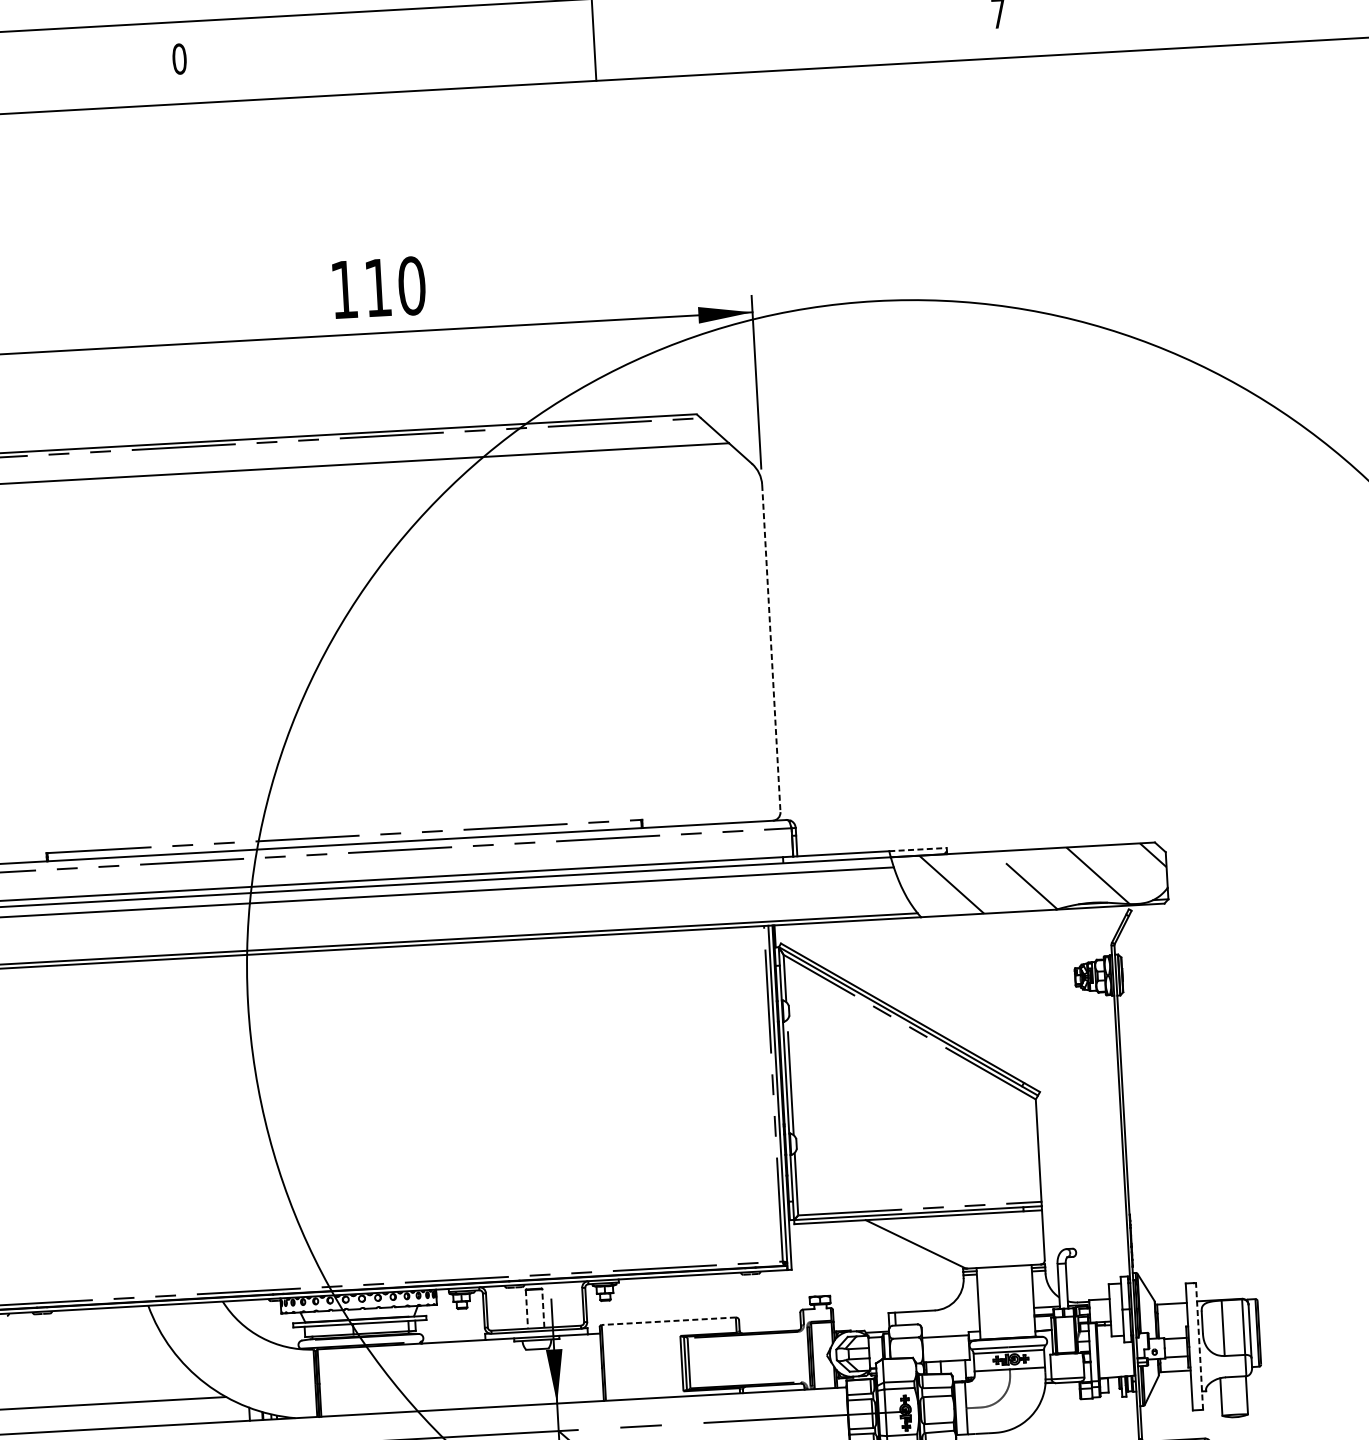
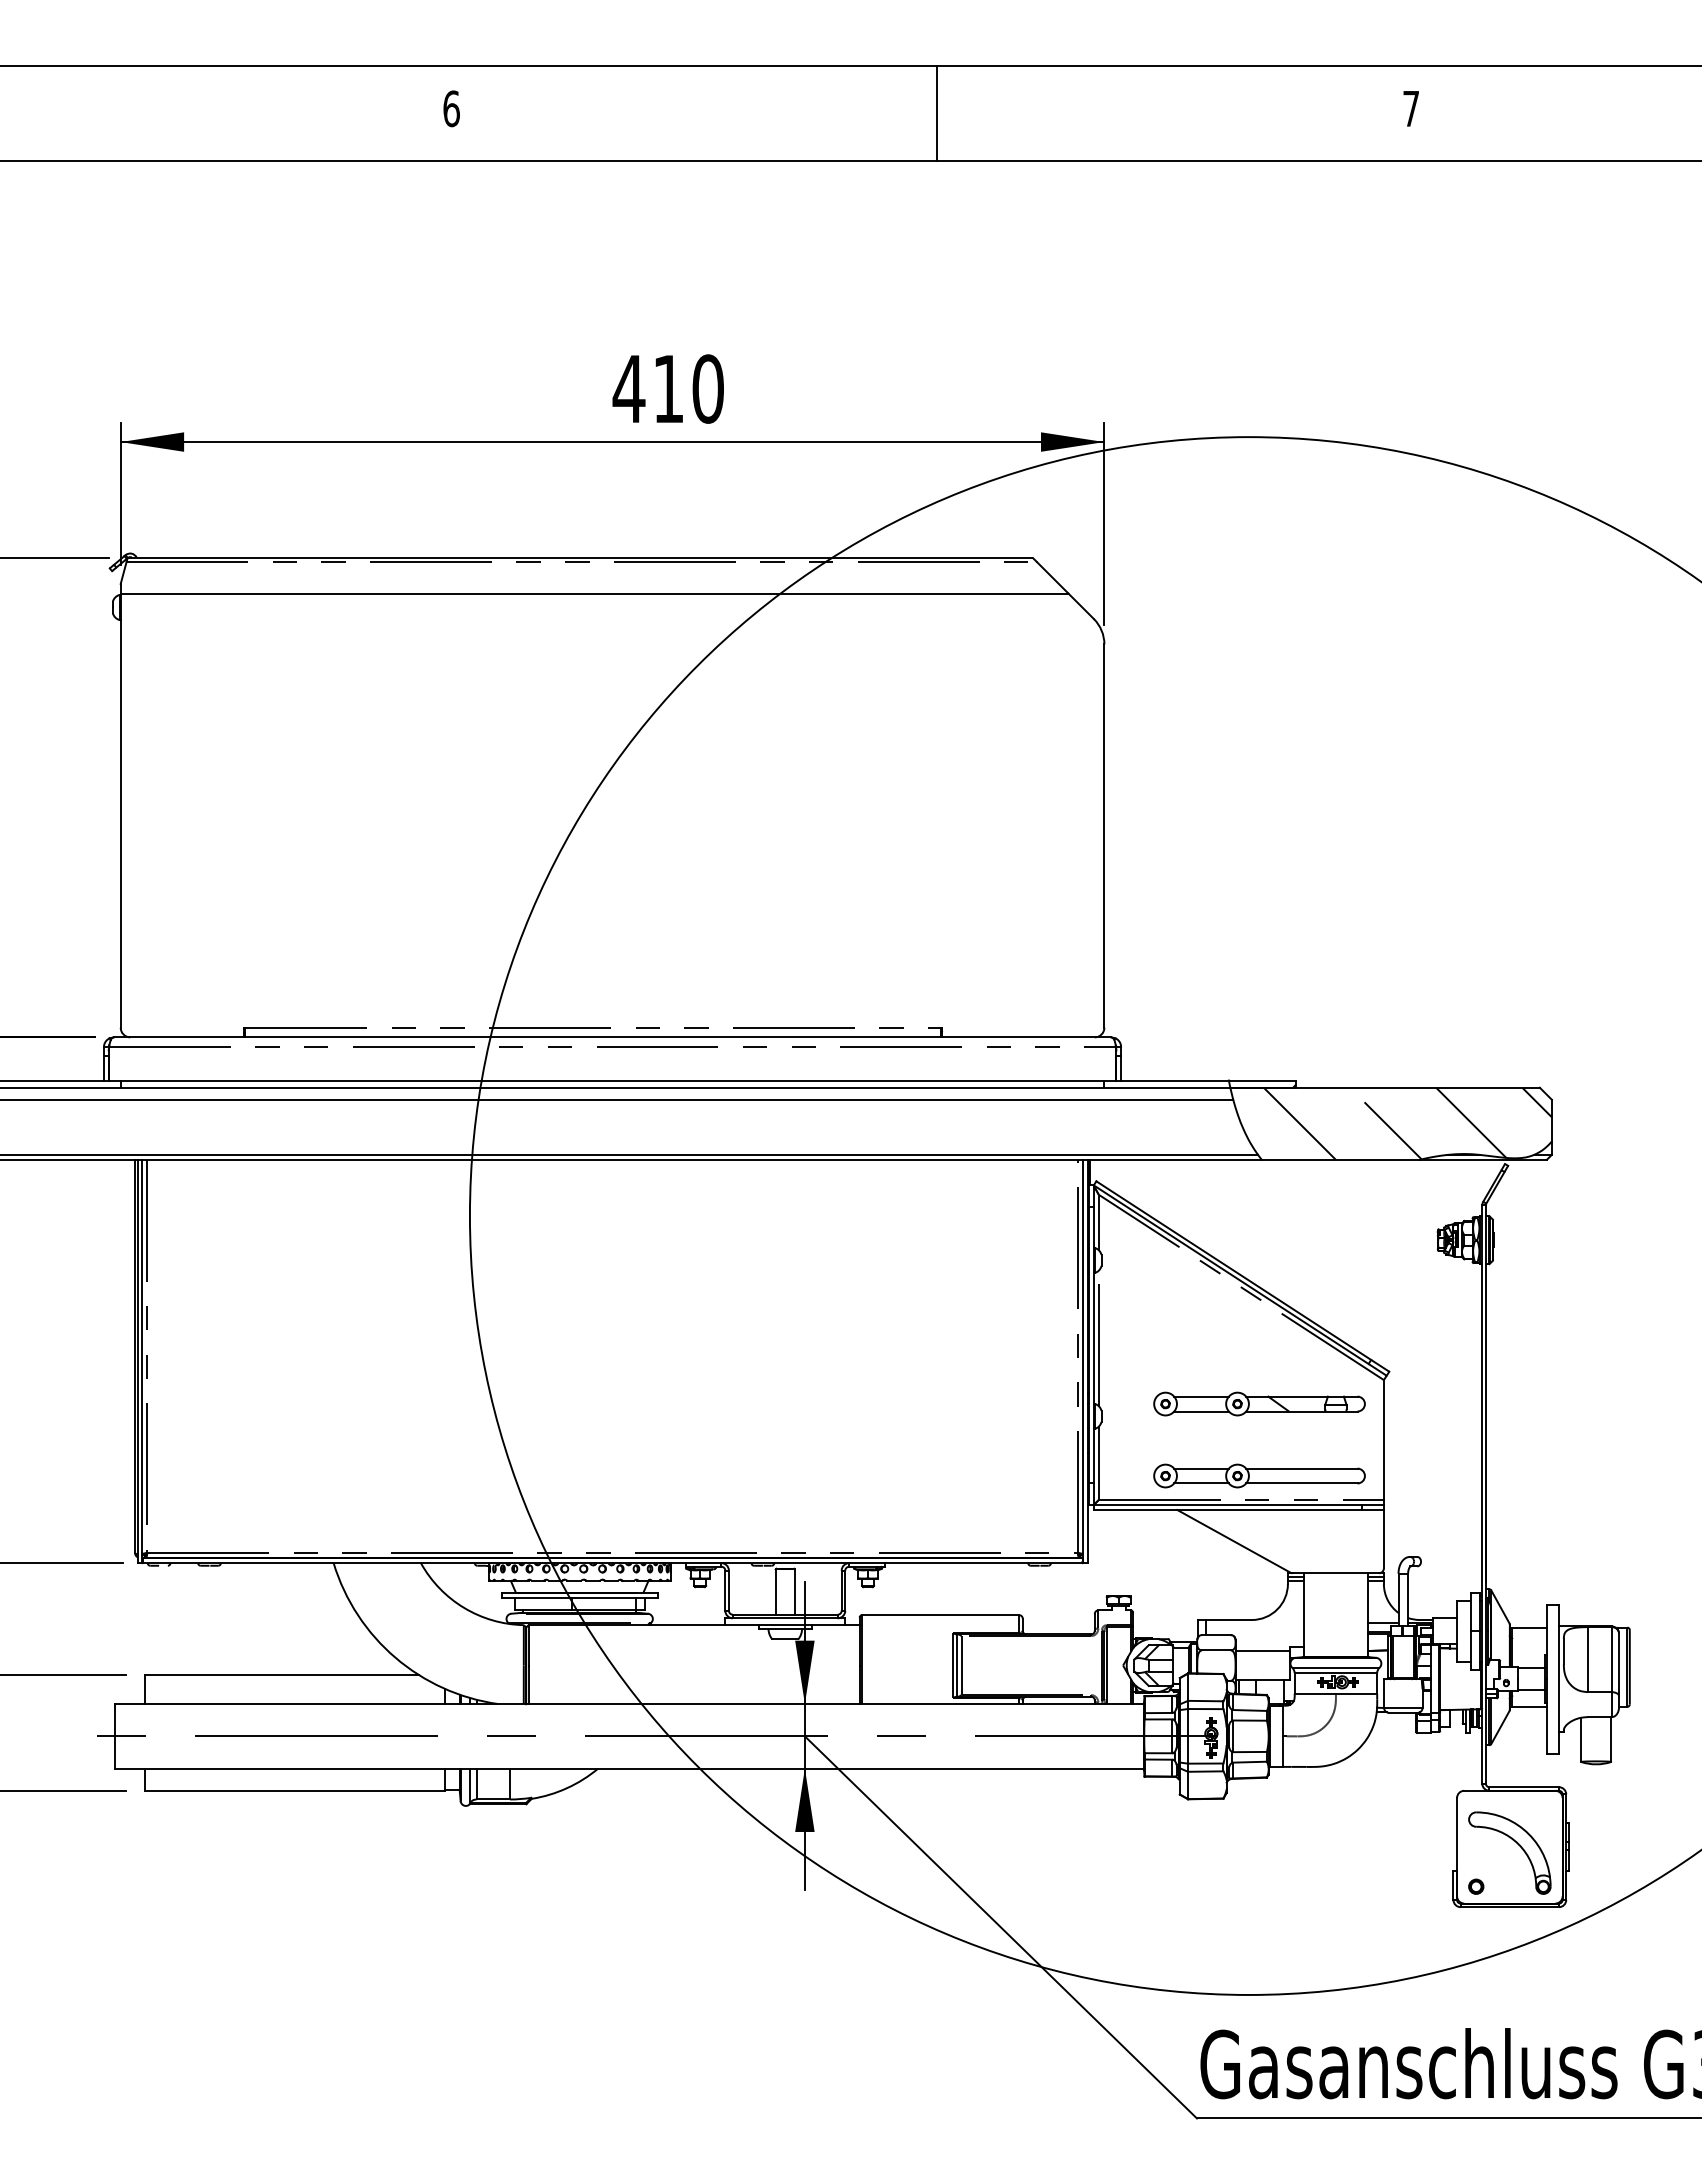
text: (179, 58) -> (451, 108), 0 -> 6
text: (343, 289) -> (628, 388), 110 -> 410
line: (771, 648) -> (1104, 836), dashed -> solid
line: (917, 849) -> (1262, 1080), dashed -> solid
part: (930, 1125) -> (1259, 1403), added
part: (934, 1186) -> (1259, 1475), added
line: (542, 1308) -> (794, 1592), dashed -> solid
line: (526, 1309) -> (775, 1592), dashed -> solid
line: (668, 1321) -> (940, 1615), dashed -> solid
line: (1199, 1345) -> (1559, 1678), dashed -> solid

